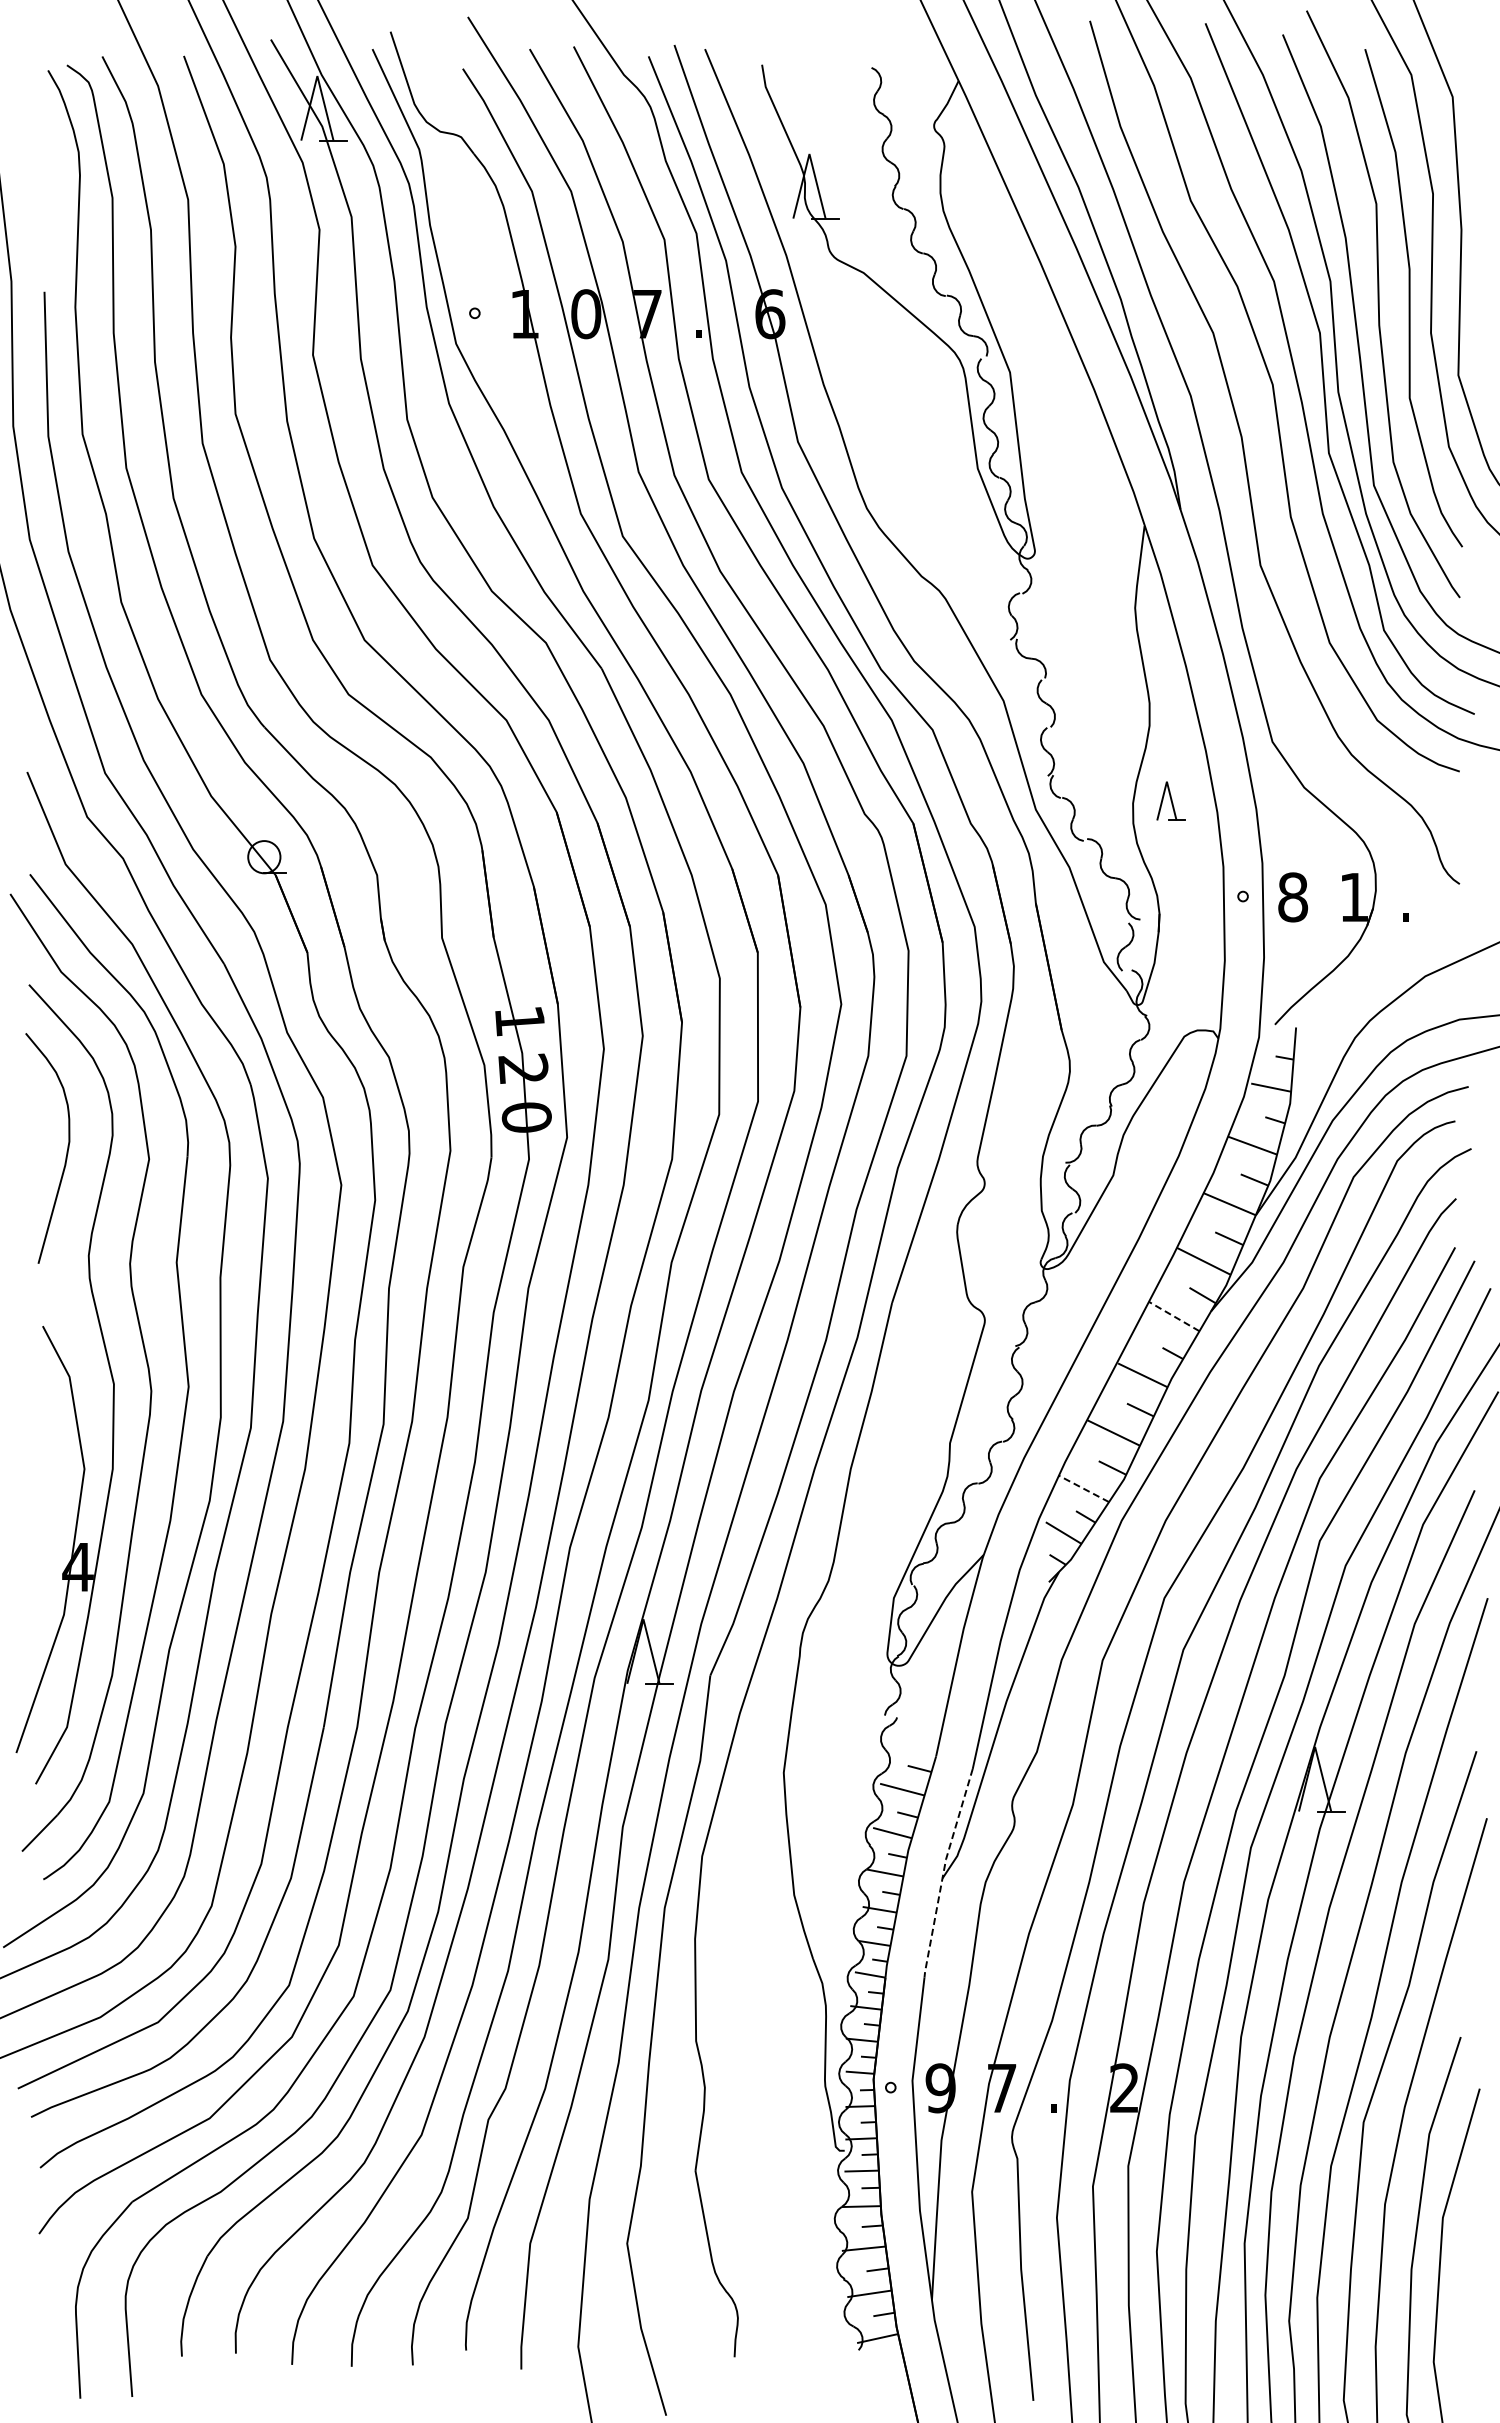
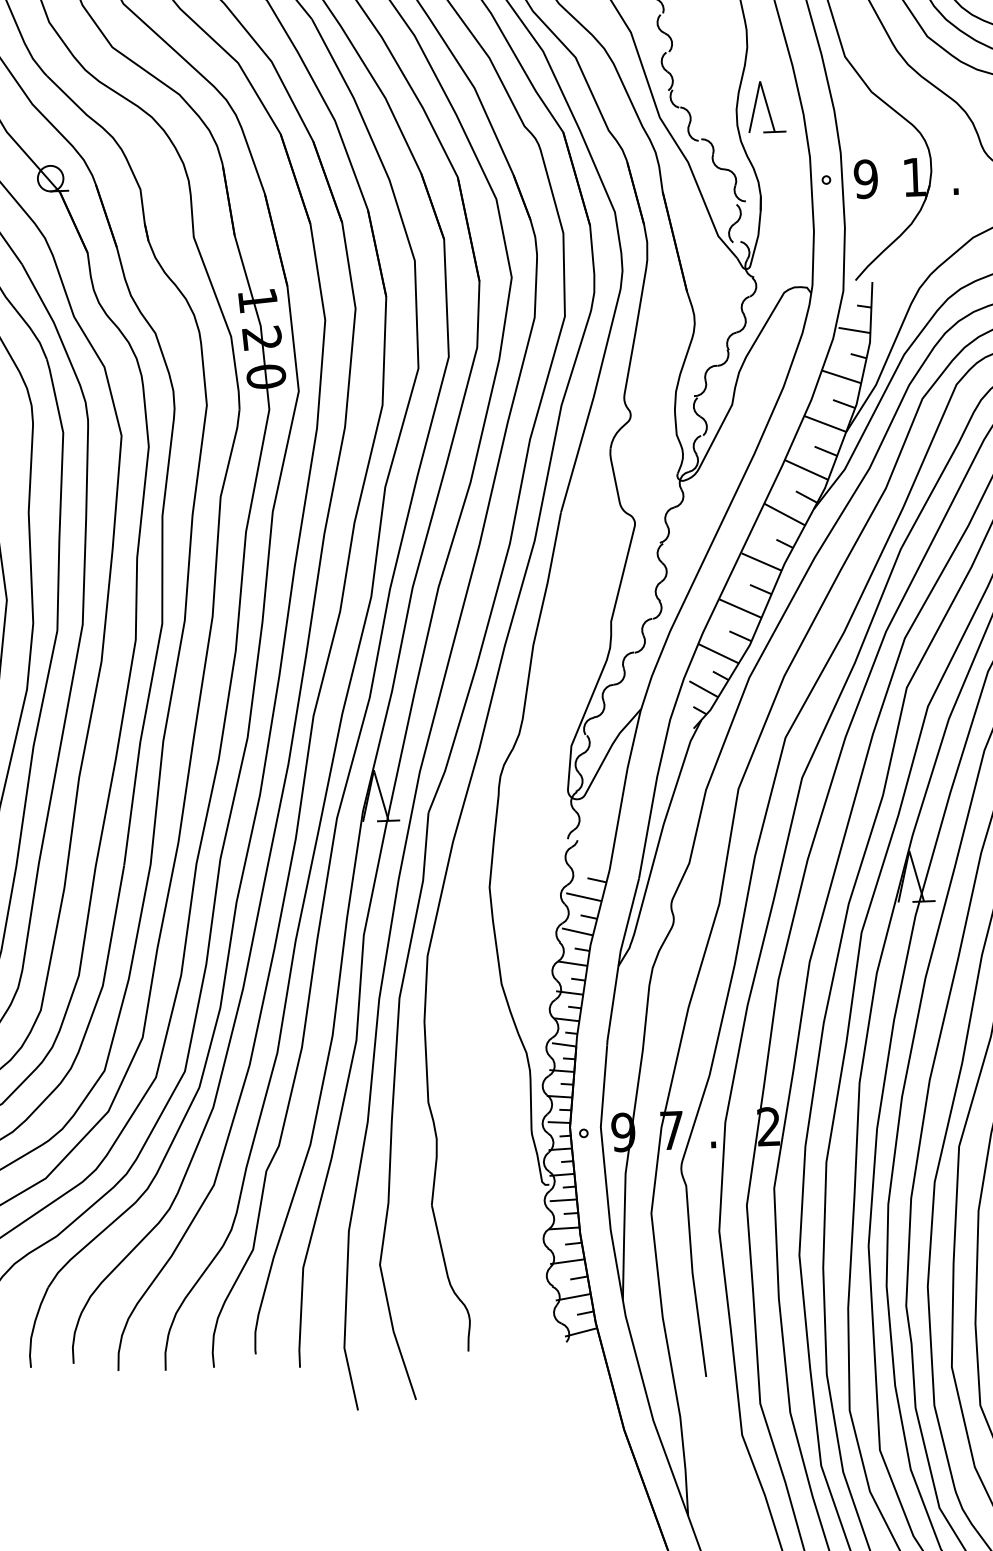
part: (1170, 800) -> (766, 106), size x1.67
text: (1293, 897) -> (866, 179), 8 -> 9
line: (1173, 1316) -> (784, 514), dashed -> solid
line: (1083, 1488) -> (718, 653), dashed -> solid
line: (943, 1873) -> (619, 962), dashed -> solid

